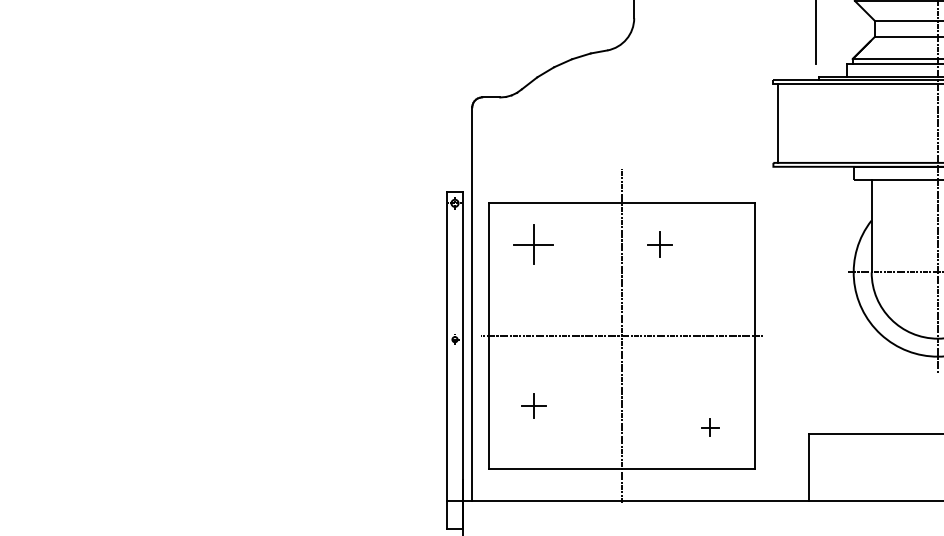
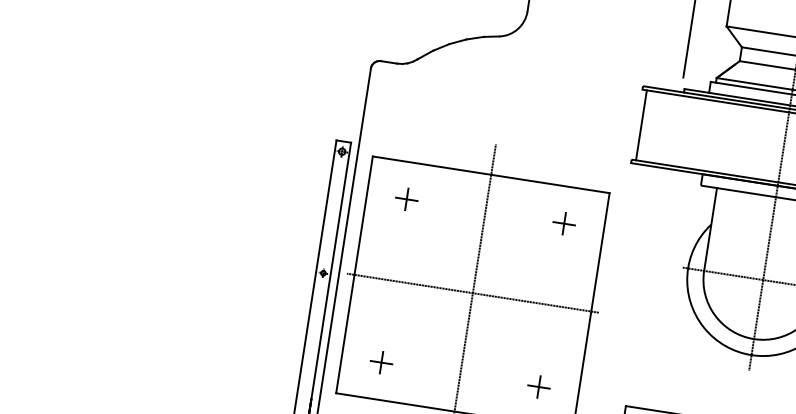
part: (533, 244) -> (406, 199), size x0.62
part: (659, 244) -> (563, 223), moved
part: (533, 405) -> (381, 362), moved
part: (709, 427) -> (538, 386), size x1.43

